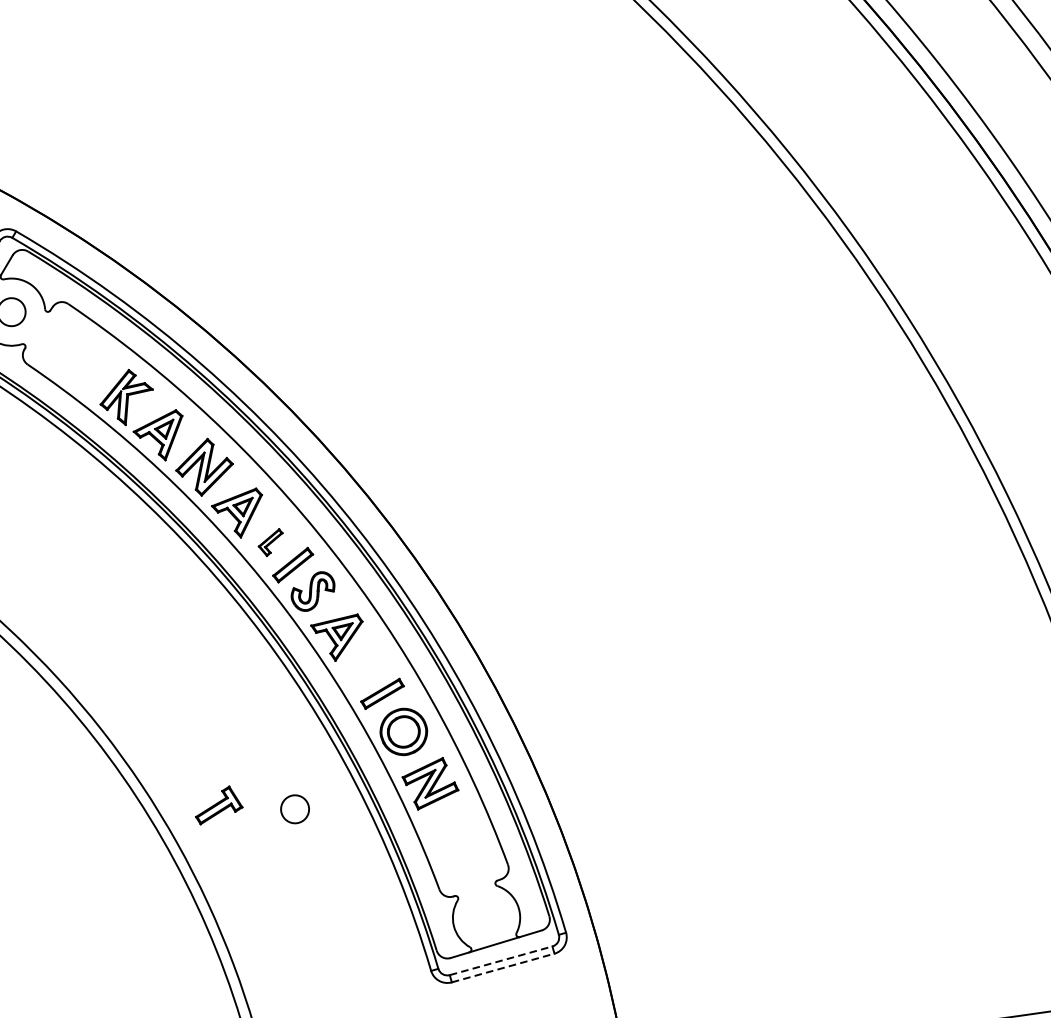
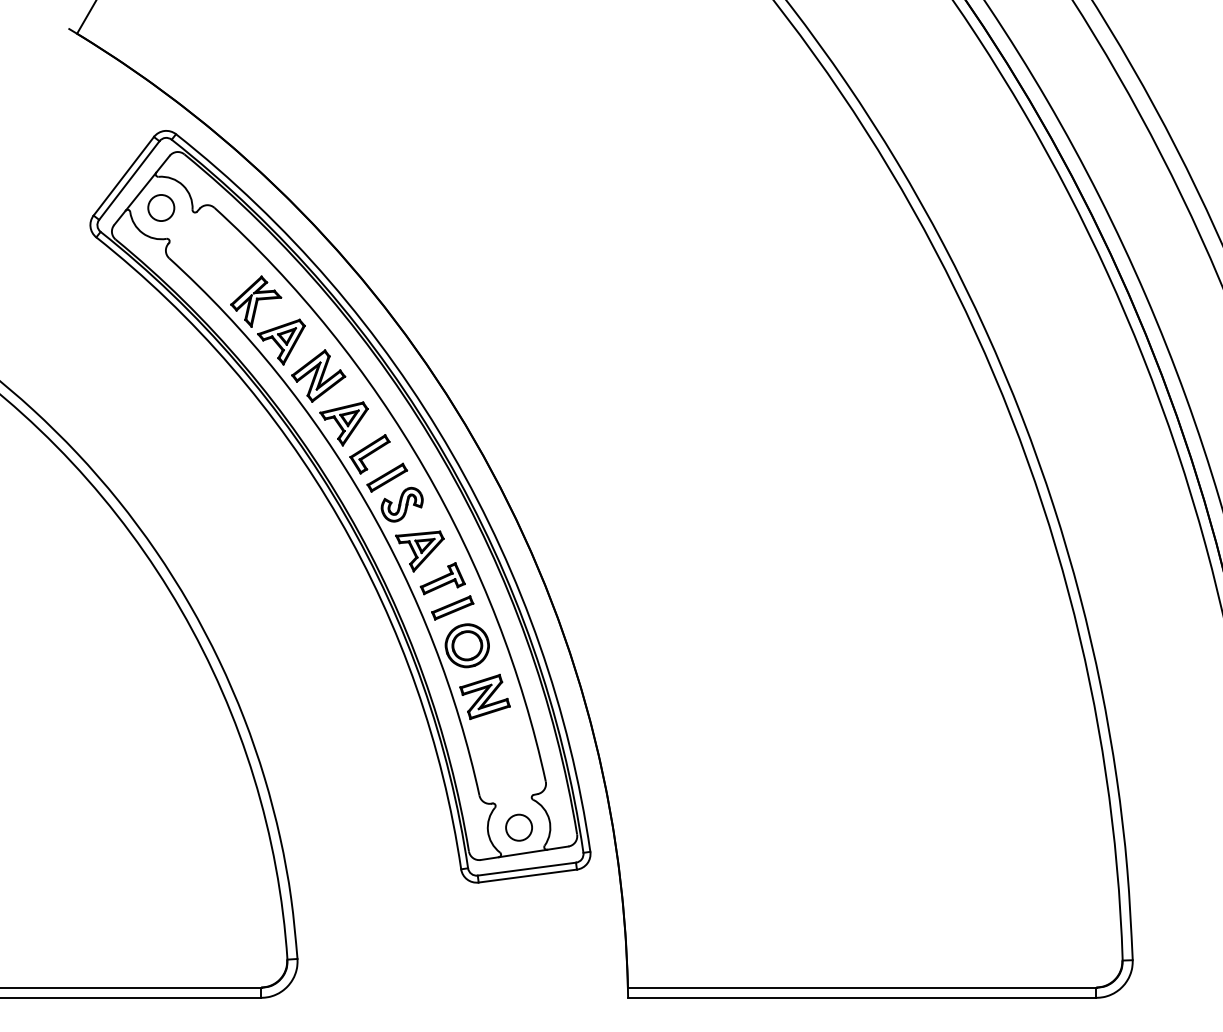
part: (270, 543) -> (369, 454), size x1.67
part: (217, 804) -> (442, 578), moved
circle: (294, 809) -> (518, 827), moved
line: (500, 961) -> (526, 869), dashed -> solid
line: (502, 968) -> (527, 876), dashed -> solid

